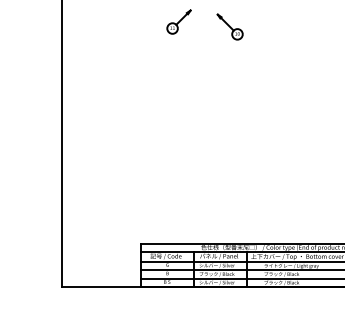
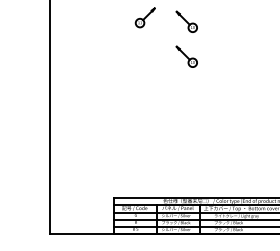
part: (229, 69) -> (186, 56), added

